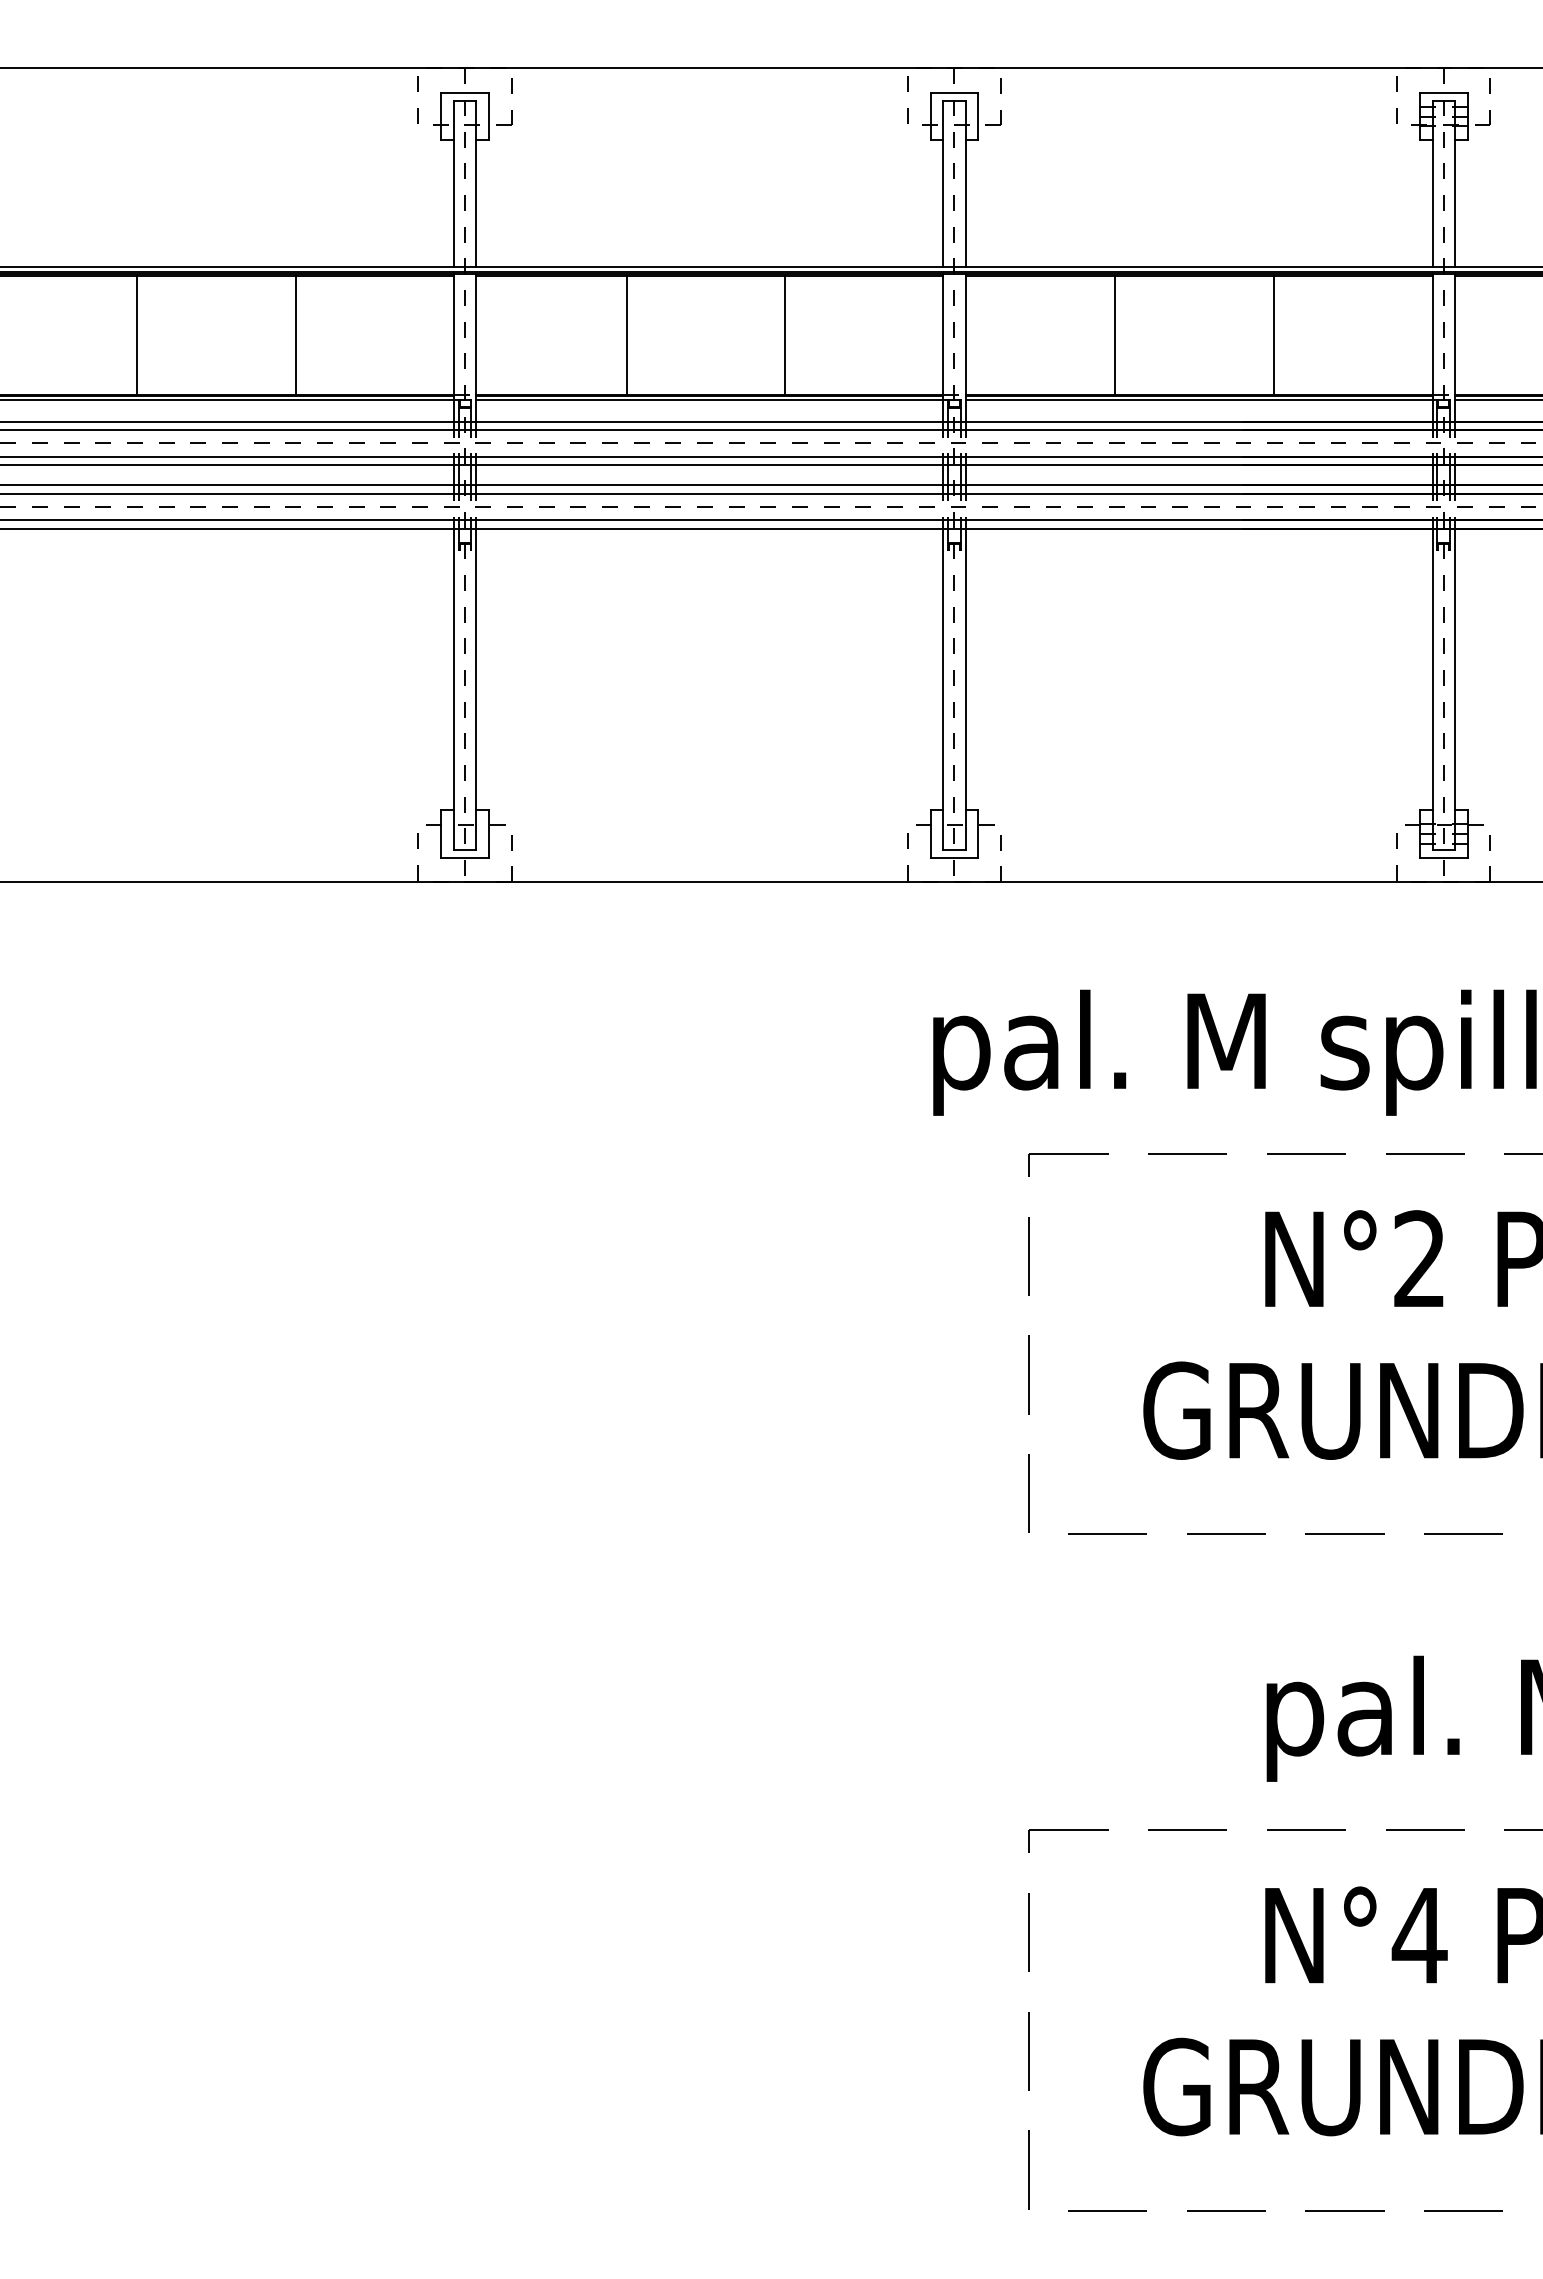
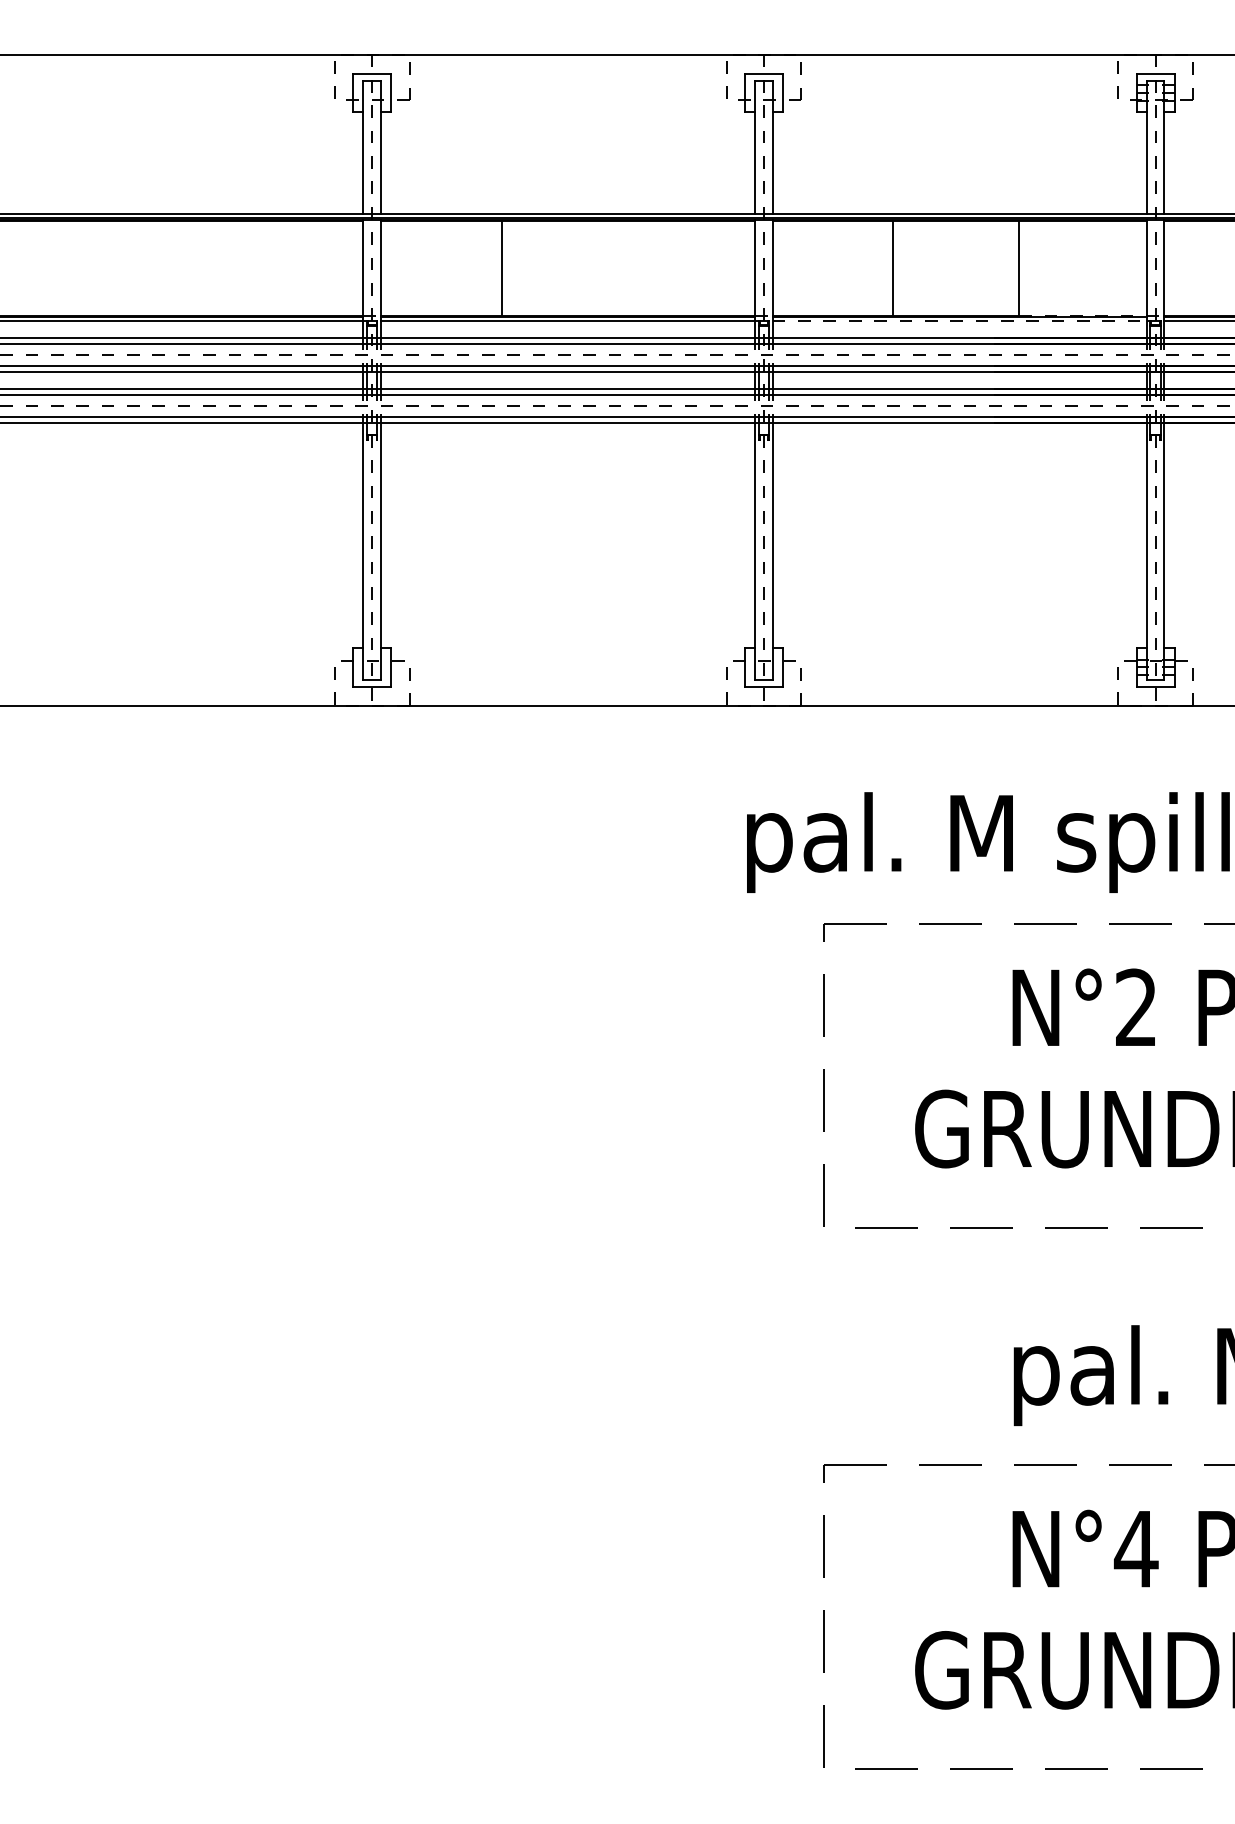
line: (137, 335) -> (110, 268), removed
line: (295, 335) -> (236, 268), removed
line: (785, 335) -> (628, 268), removed
line: (1353, 394) -> (1083, 315), solid -> dashed
line: (1199, 400) -> (960, 320), solid -> dashed

